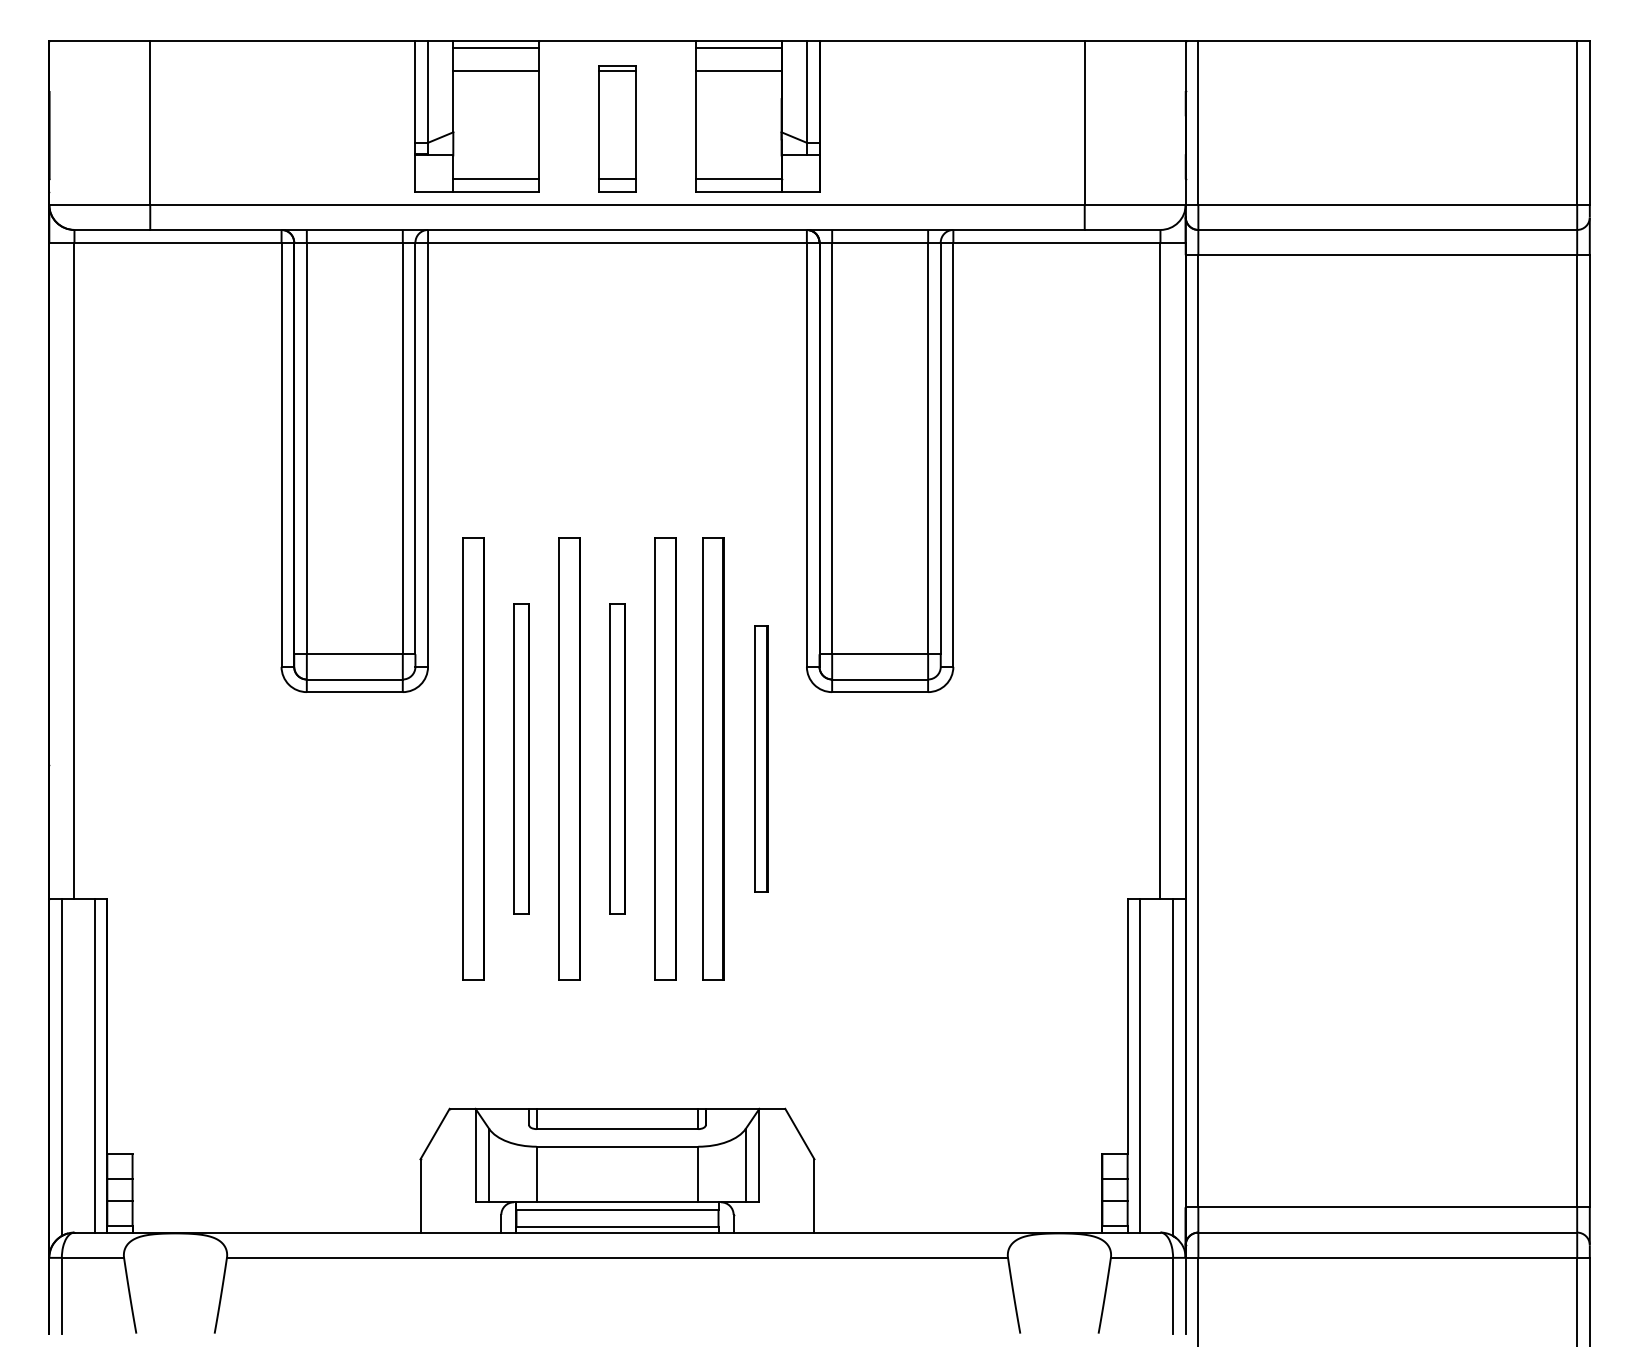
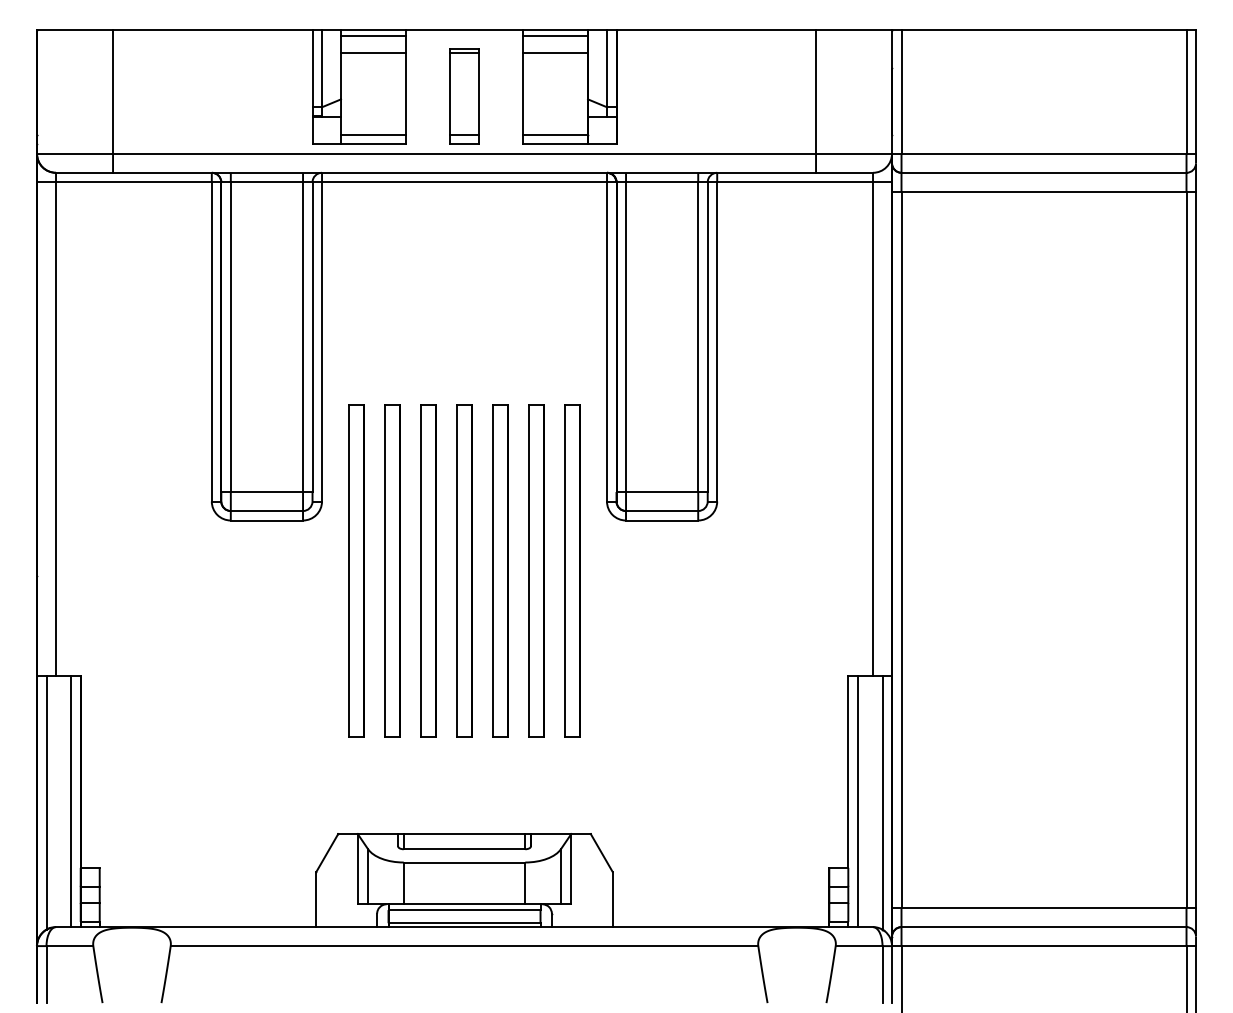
part: (521, 758) -> (392, 570), size x1.43
part: (617, 758) -> (464, 570), size x1.43
part: (761, 758) -> (572, 570), size x1.67

